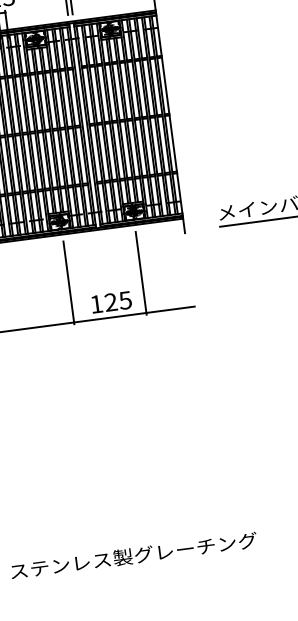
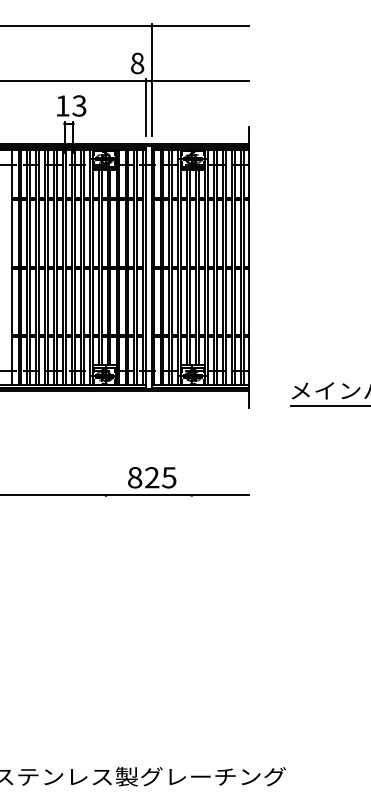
line: (141, 273) -> (191, 448), removed
line: (69, 282) -> (106, 448), removed
text: (96, 304) -> (135, 477), 125 -> 825

